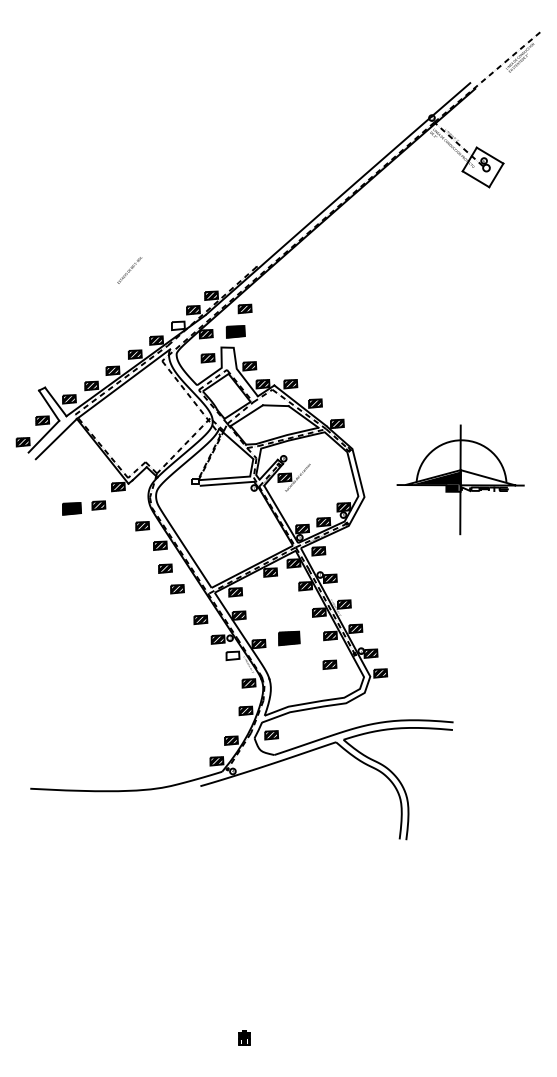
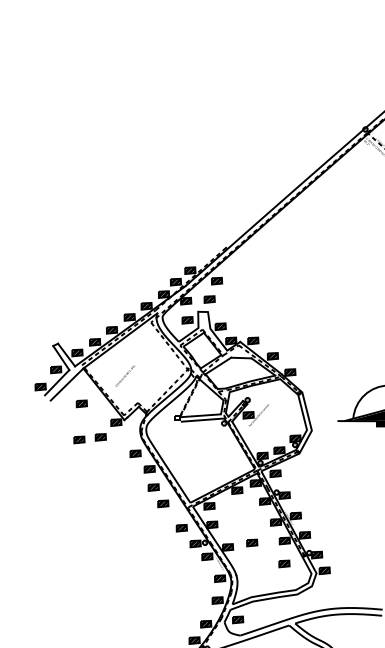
text: (129, 270) -> (125, 376), moved
hatch: (177, 325) -> (163, 294), added
part: (235, 332) -> (209, 299), size x0.71
part: (74, 463) -> (81, 403), added
part: (71, 508) -> (79, 439), size x0.71
part: (289, 638) -> (252, 543), size x0.62
hatch: (232, 655) -> (207, 556), added

